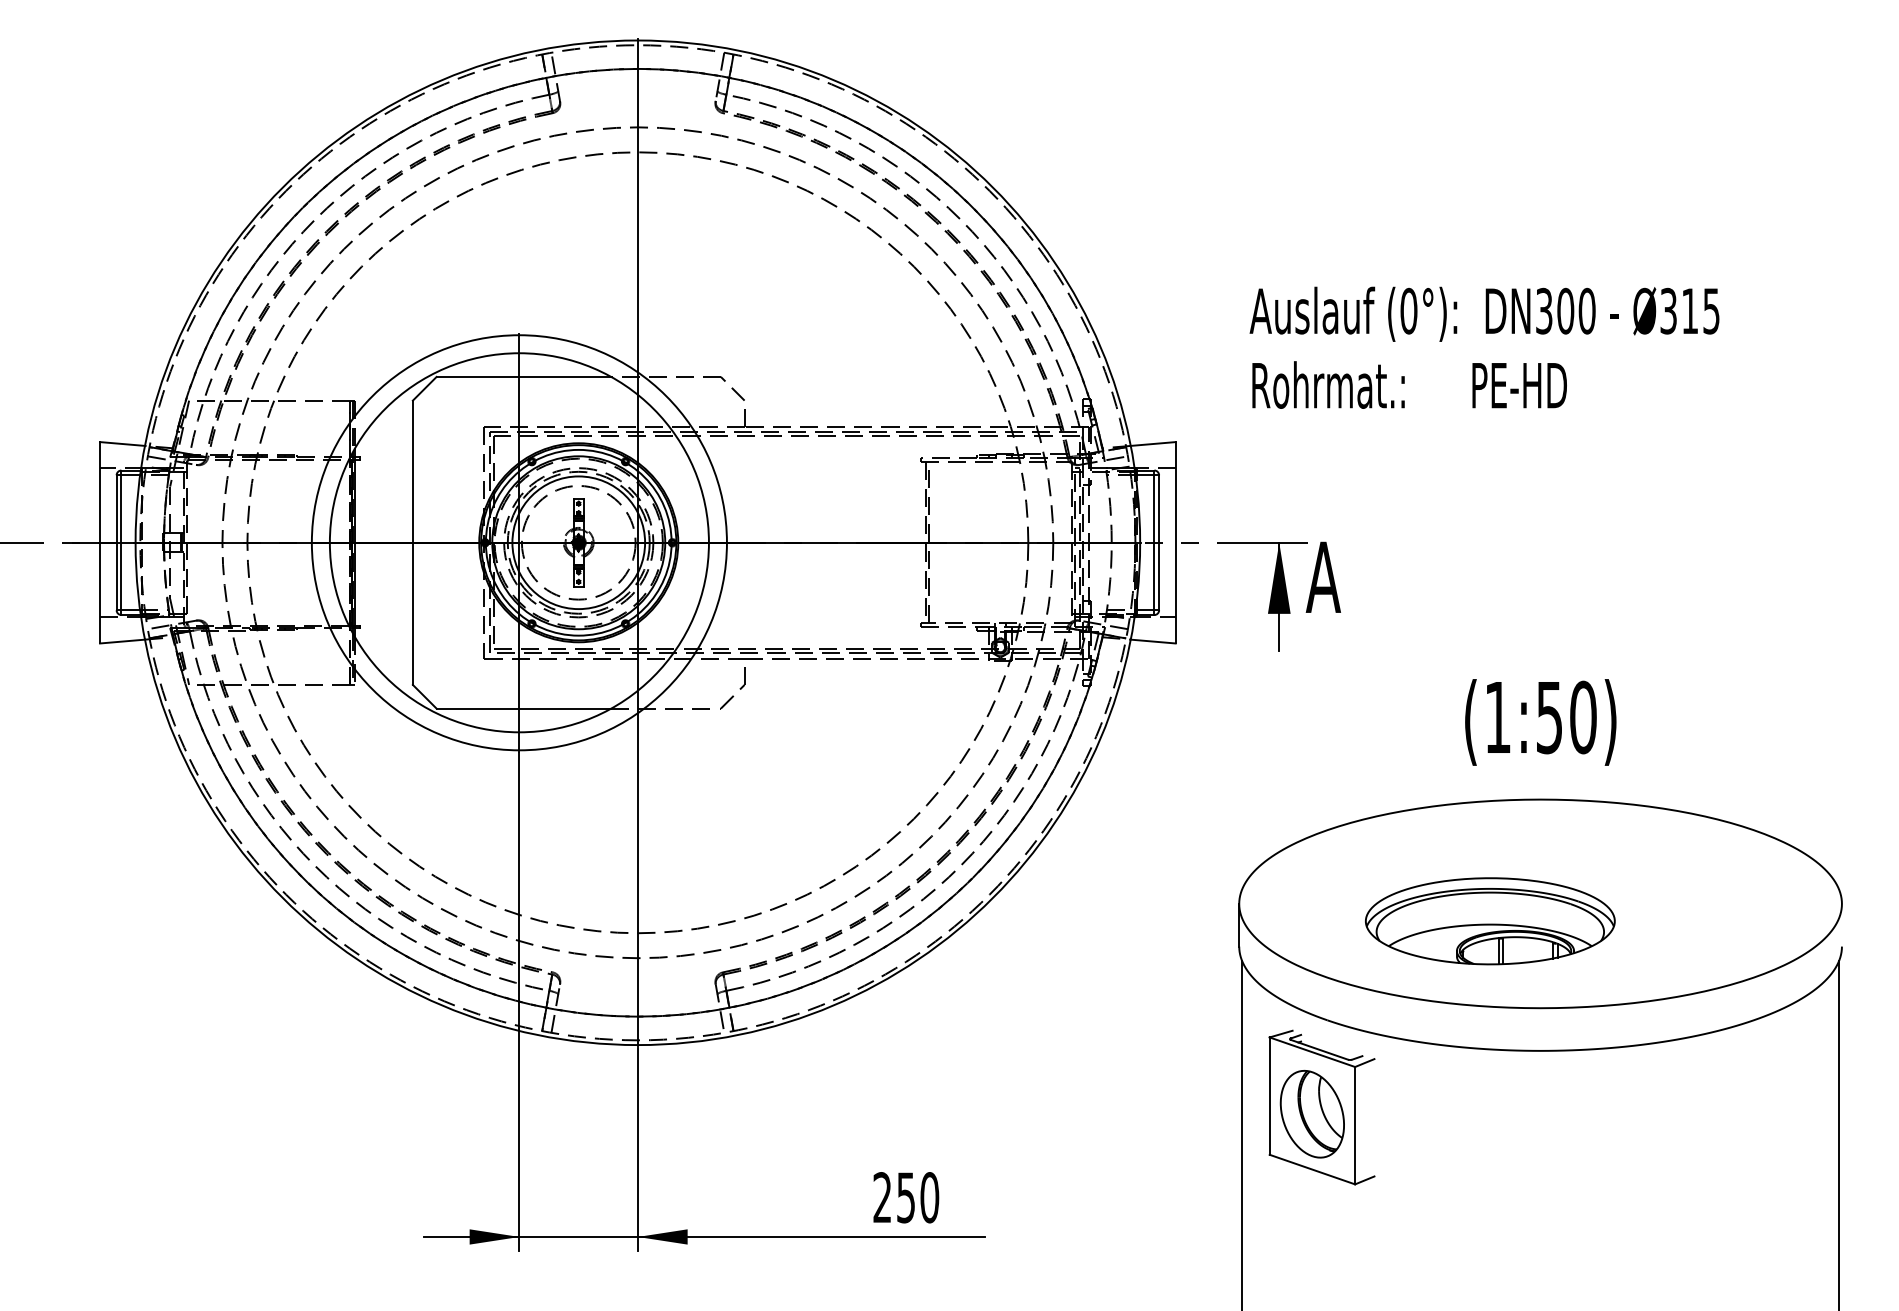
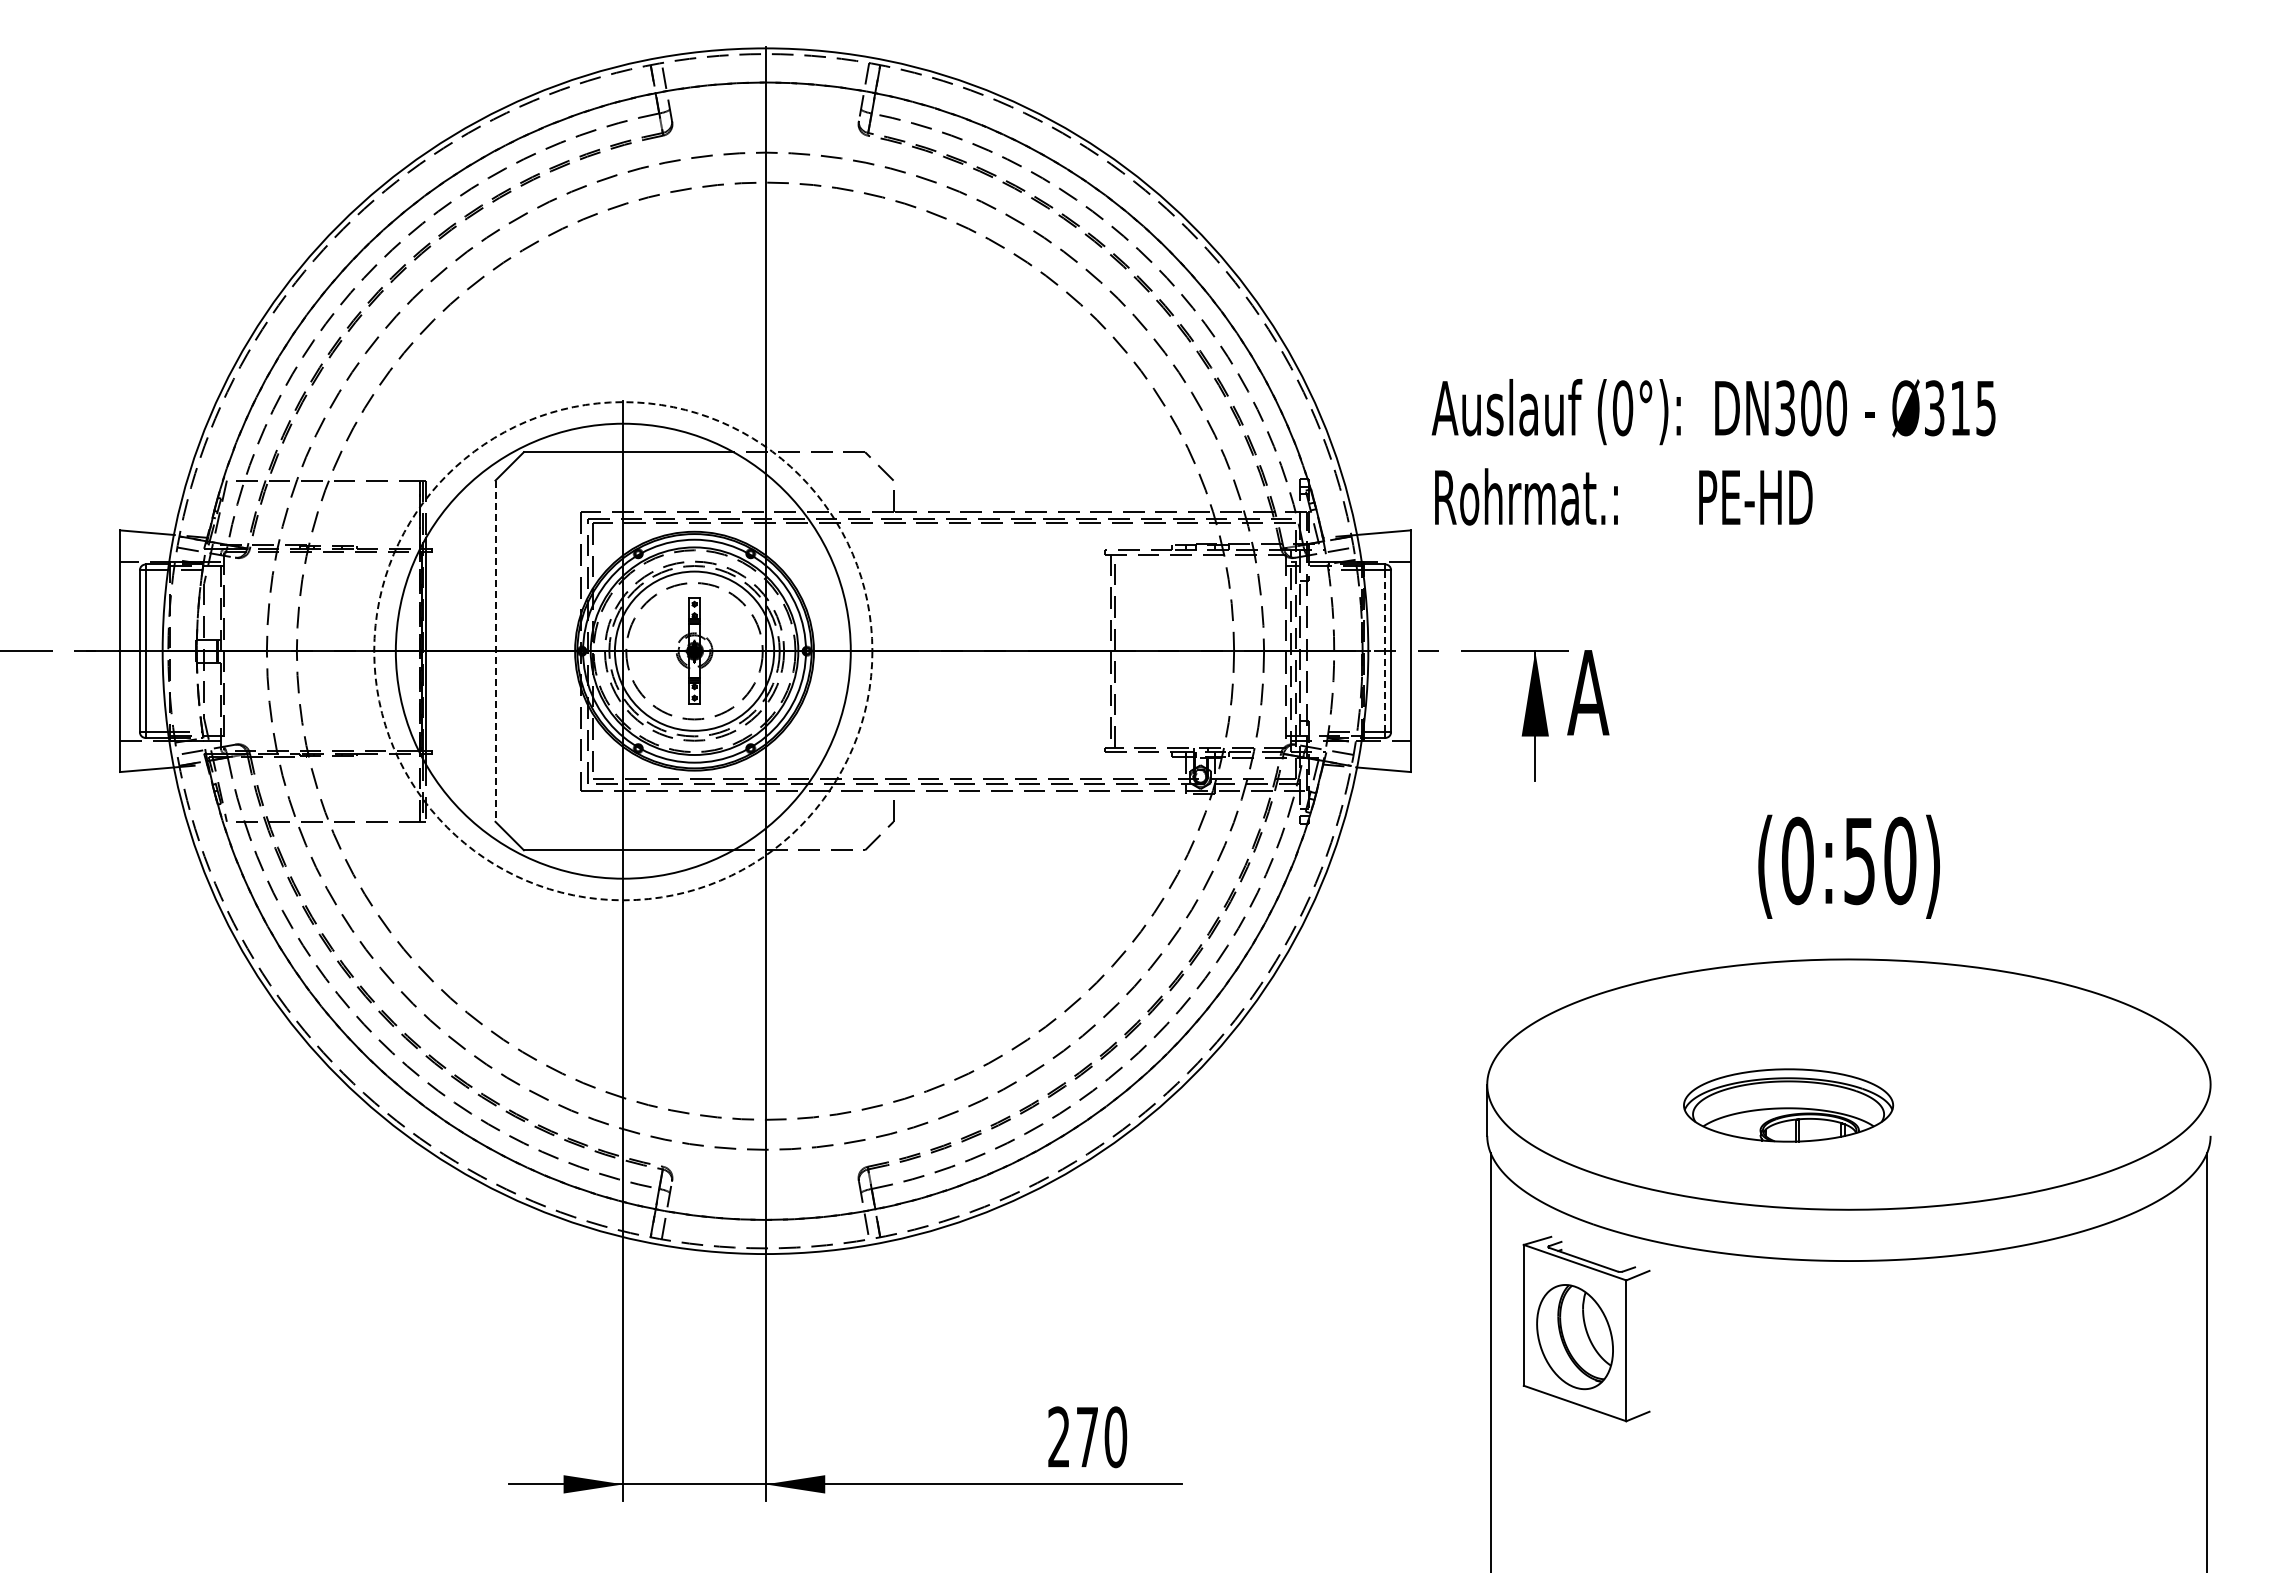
text: (1484, 348) -> (1713, 452), moved
line: (1154, 542) -> (1385, 650), solid -> dashed
line: (412, 543) -> (495, 651), solid -> dashed
circle: (519, 543) -> (623, 651), solid -> dashed
text: (1497, 717) -> (1797, 860), (1:50) -> (0:50)
part: (1490, 921) -> (1788, 1105), size x0.7
text: (905, 1197) -> (1086, 1437), 250 -> 270

